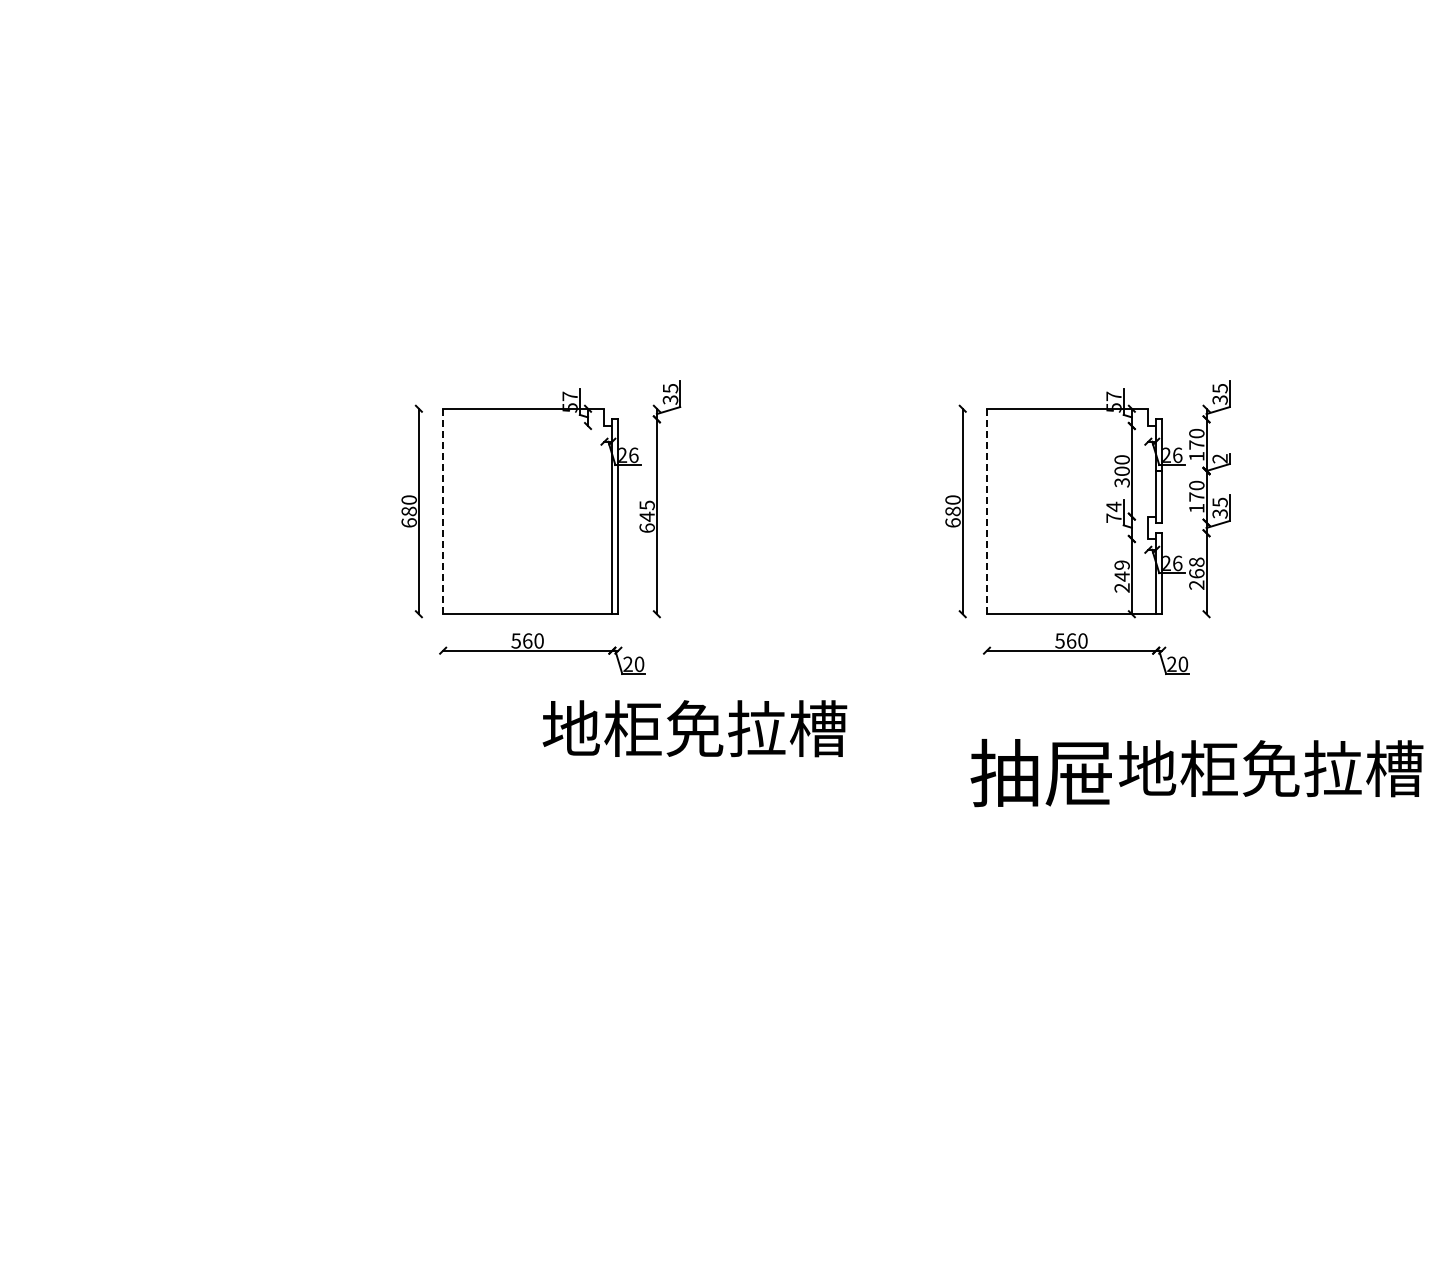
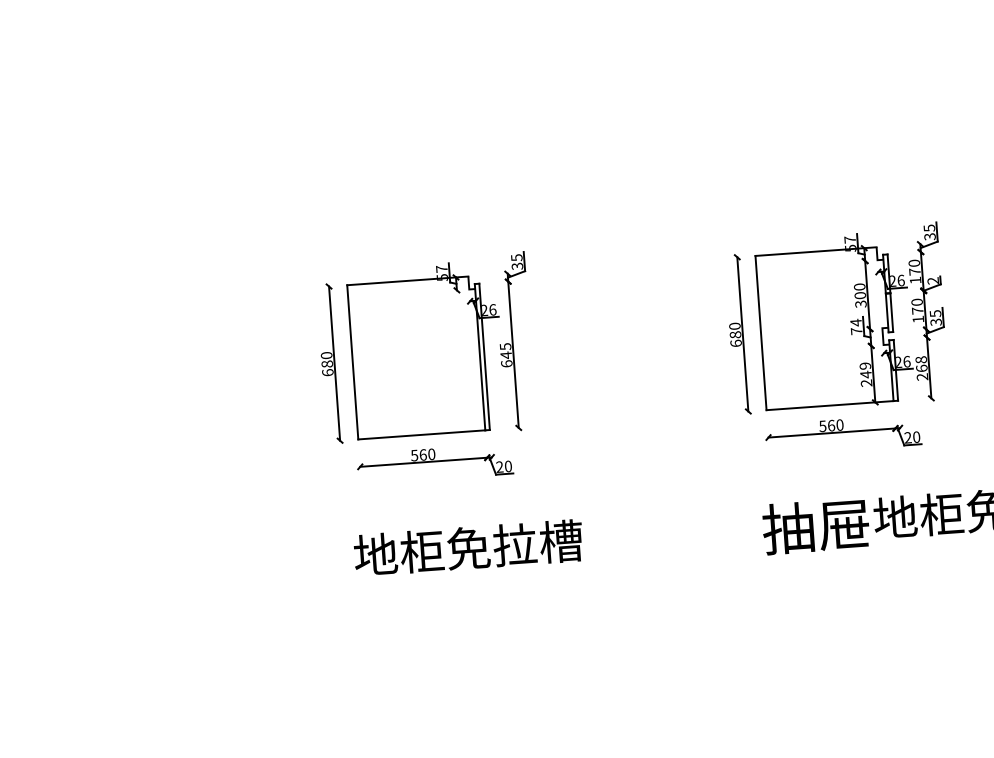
line: (443, 511) -> (353, 362), dashed -> solid
line: (986, 511) -> (760, 333), dashed -> solid
text: (694, 728) -> (468, 547), moved

